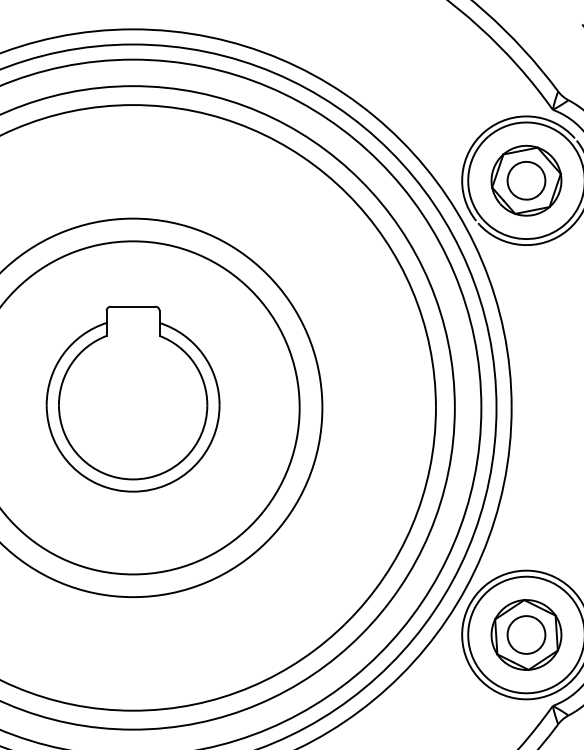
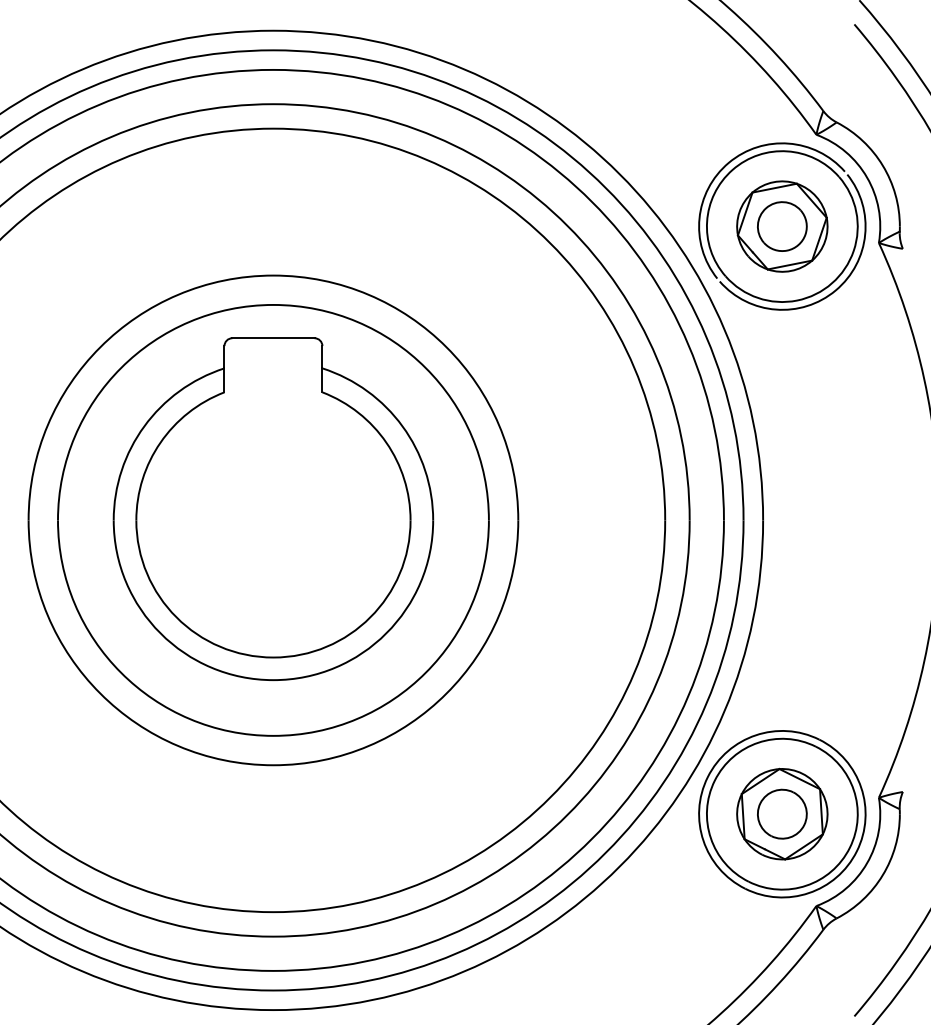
part: (133, 398) -> (273, 508), size x1.43

